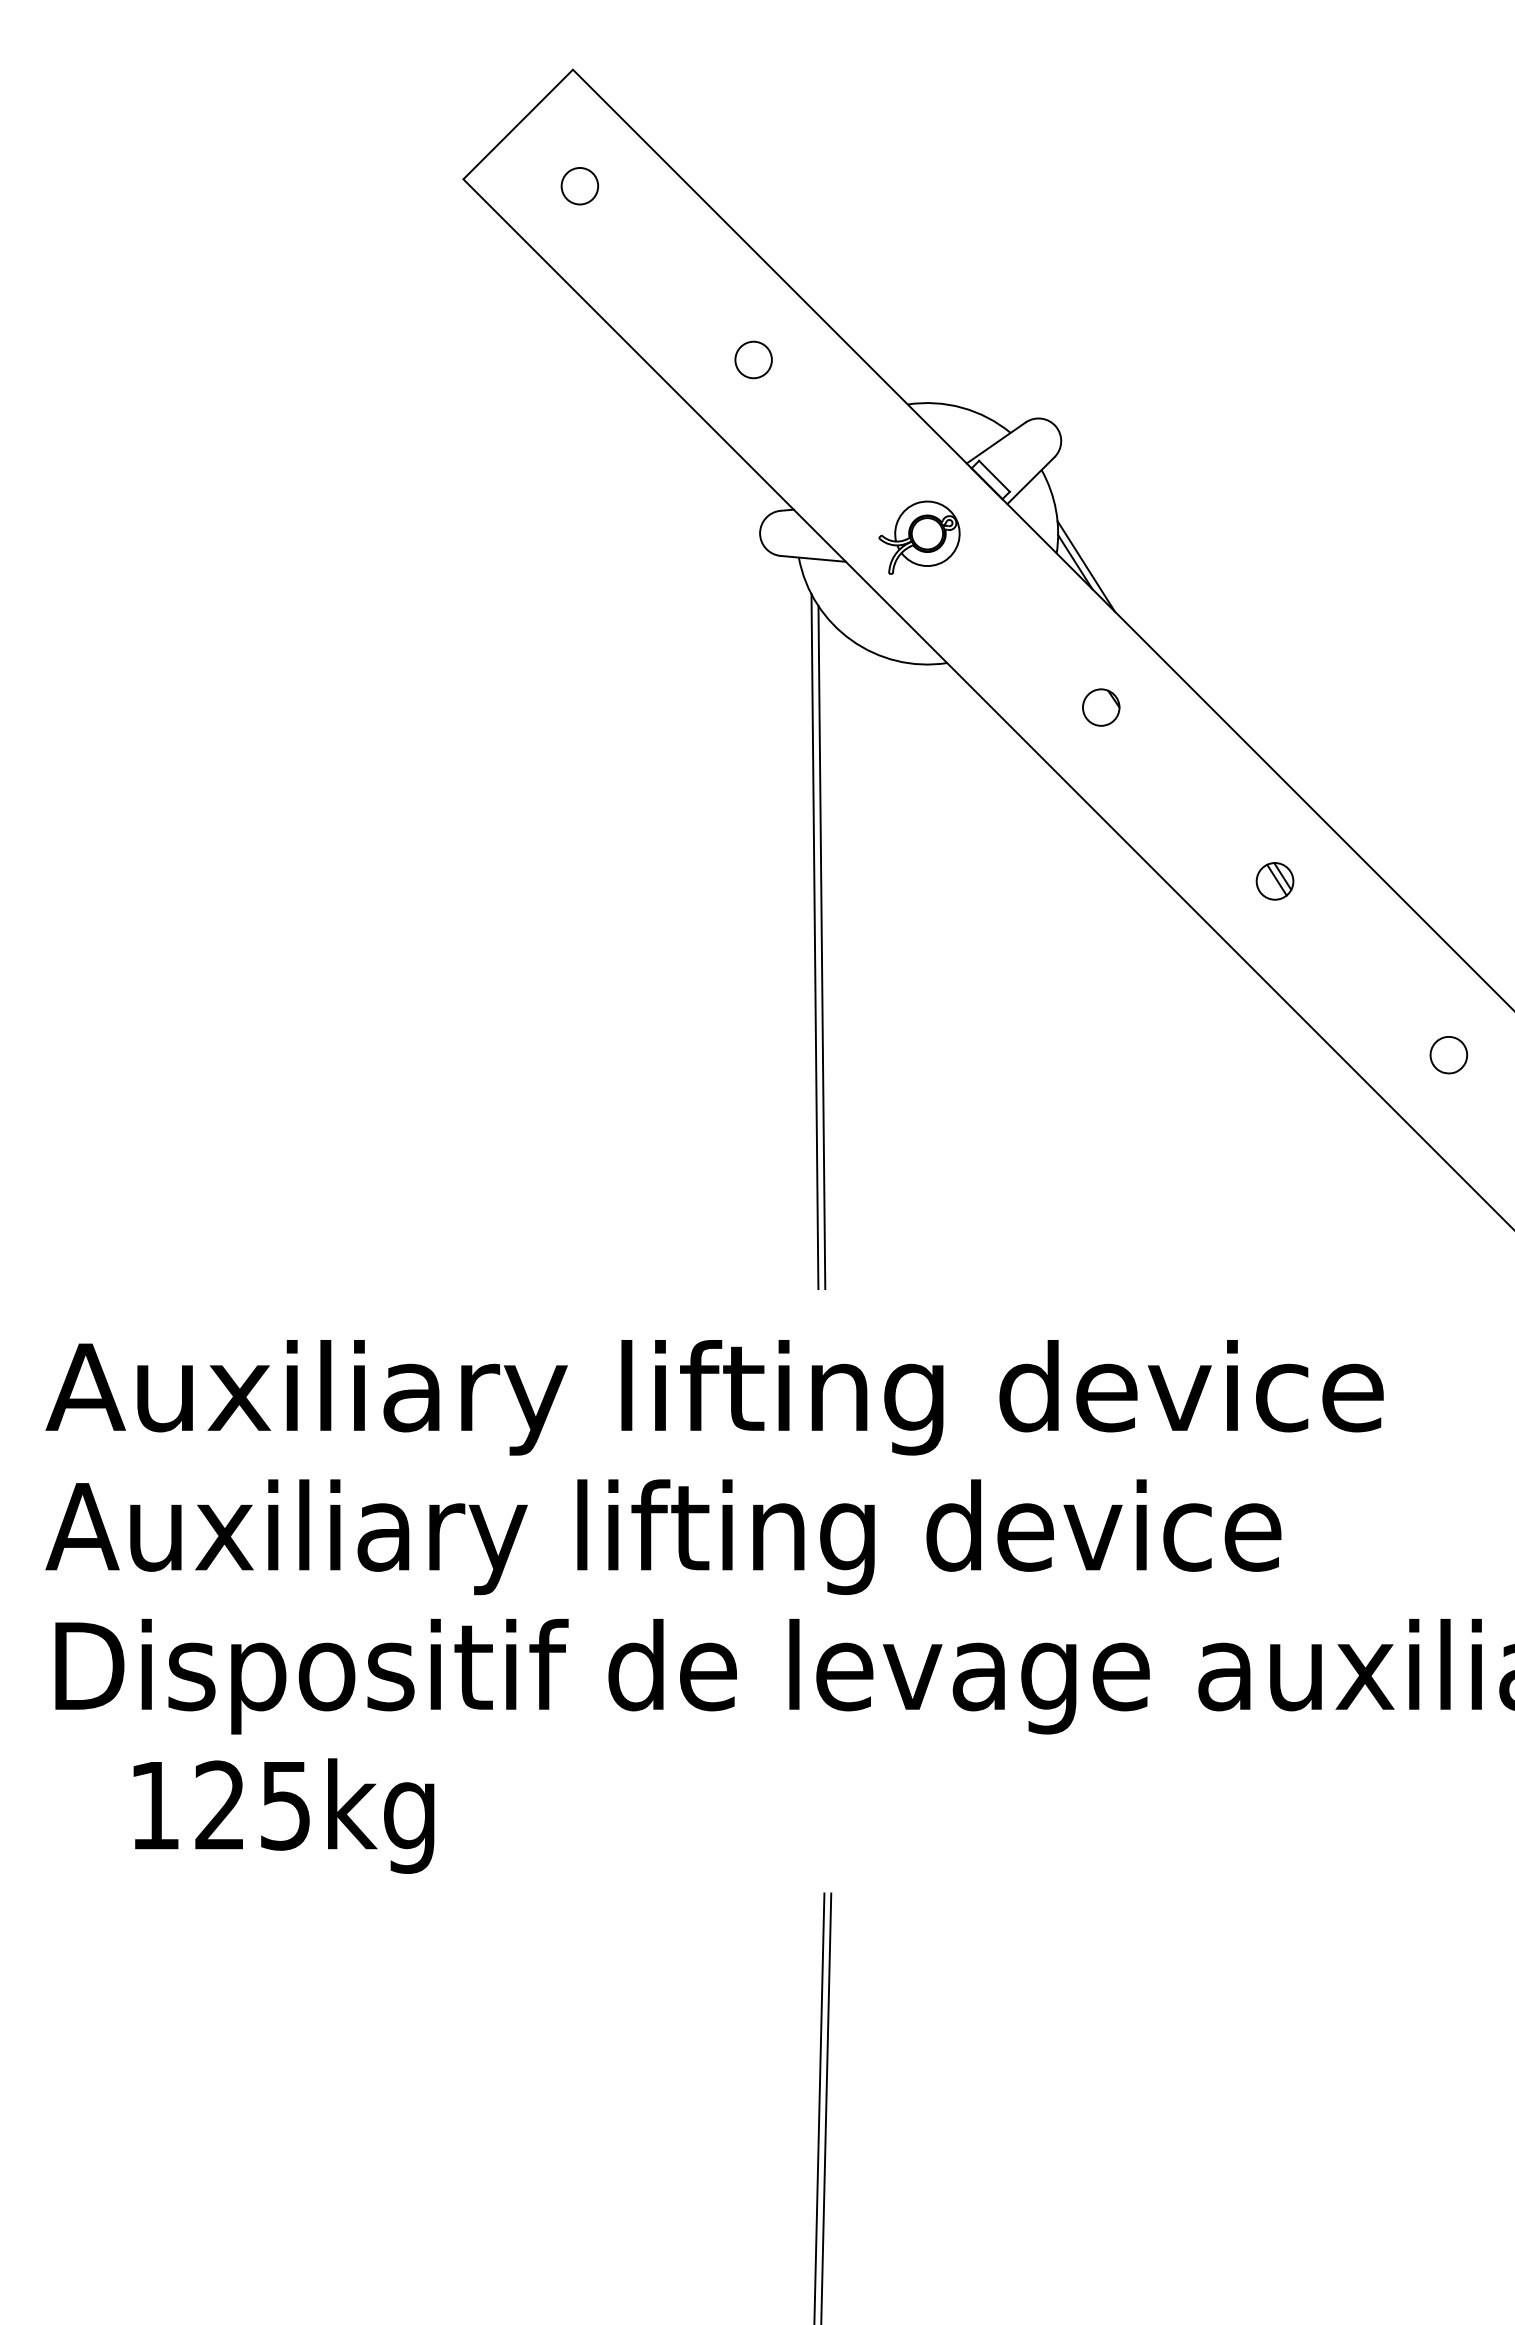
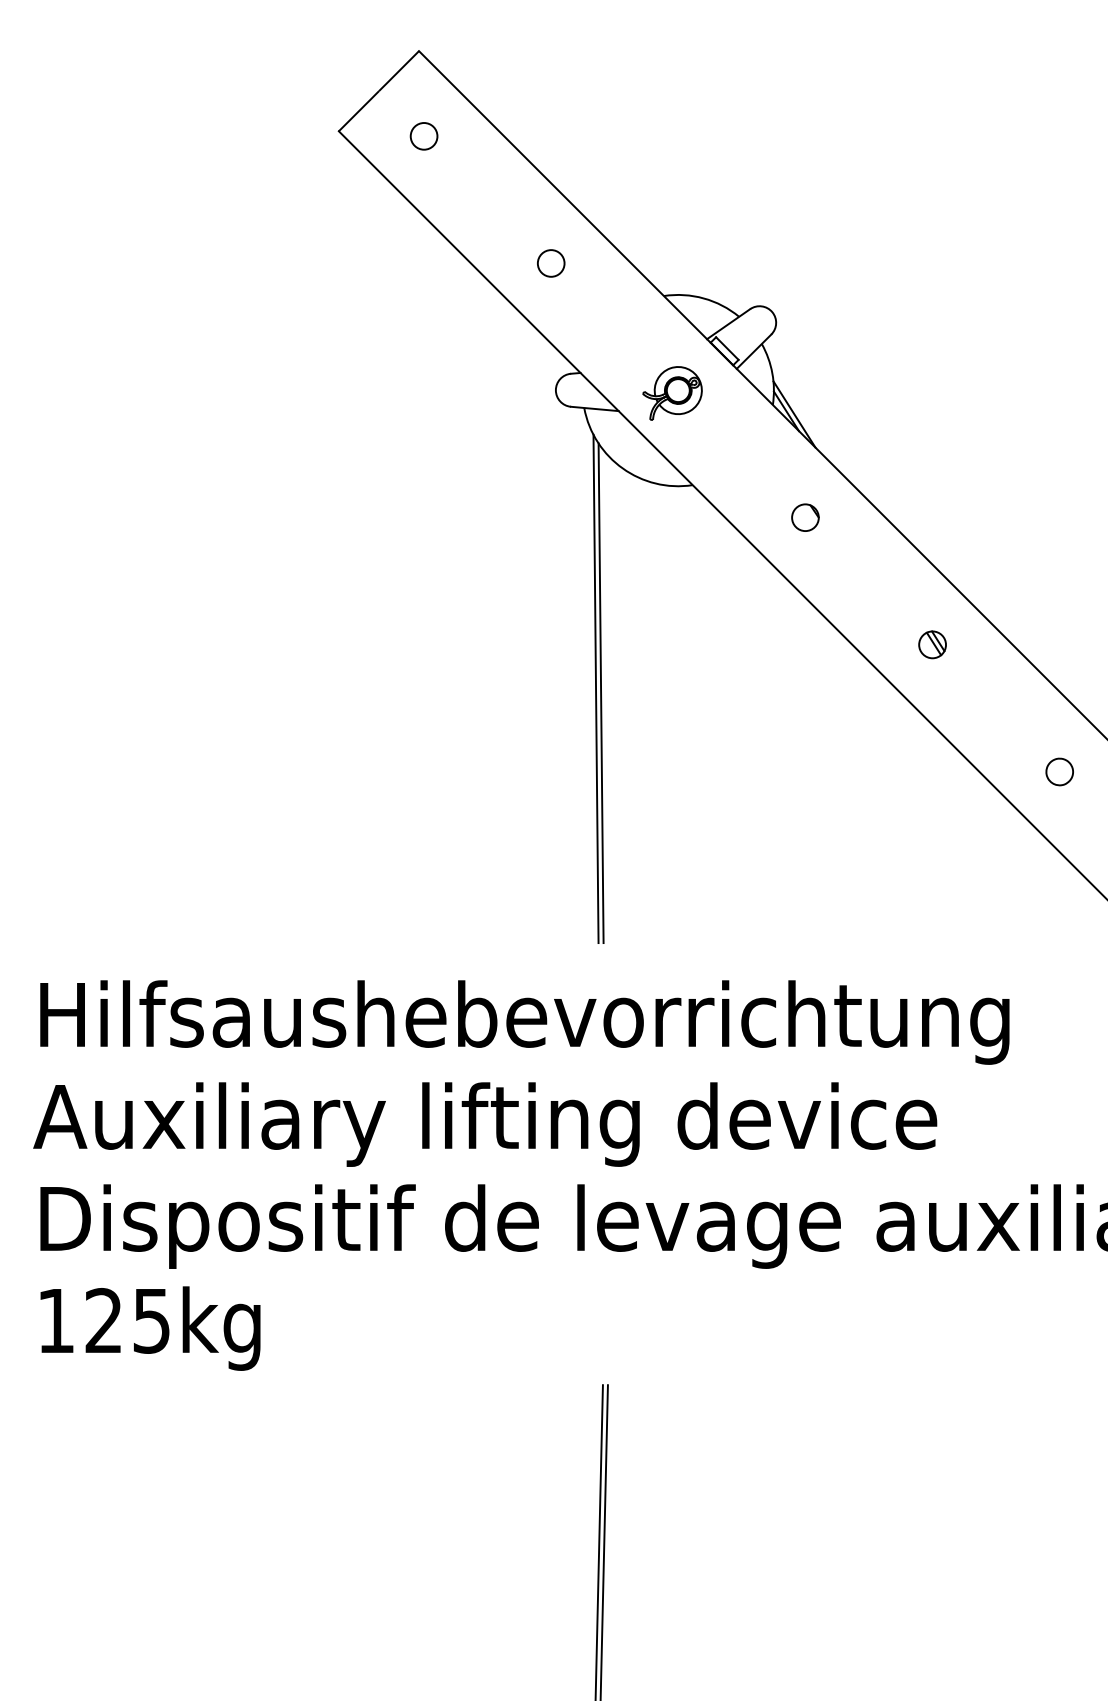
text: (714, 1397) -> (522, 1022), Auxiliary lifting device -> Hilfsaushebevorrichtung
text: (283, 1815) -> (150, 1328), moved

